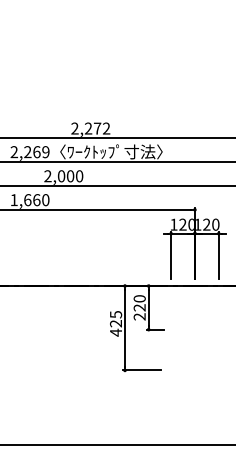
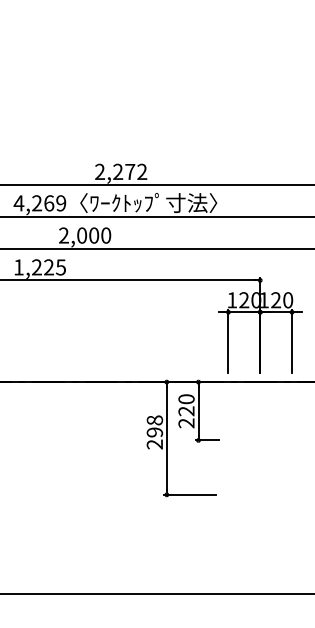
text: (14, 152) -> (19, 203), 2,269 -> 4,269
text: (36, 200) -> (48, 267), 1,660 -> 1,225
text: (116, 323) -> (155, 432), 425 -> 298

